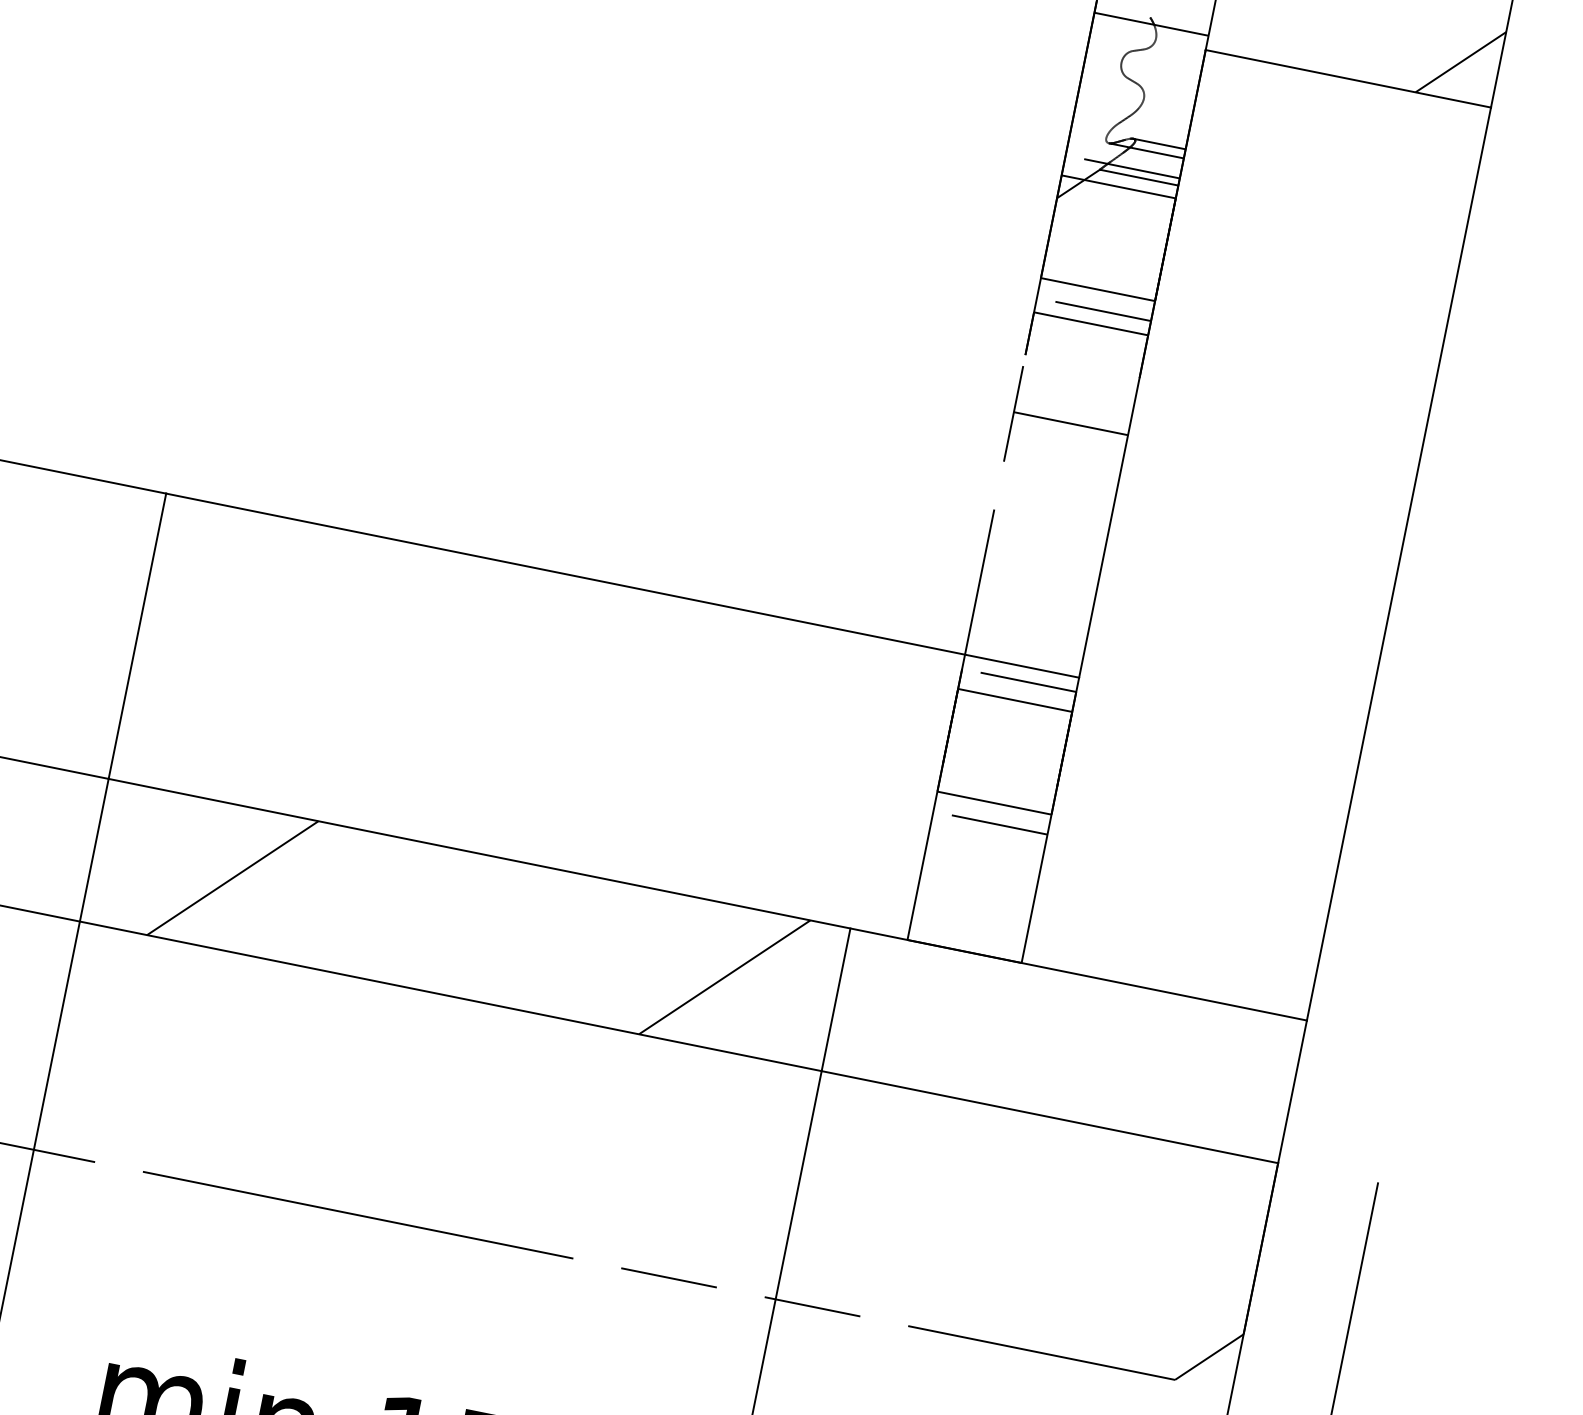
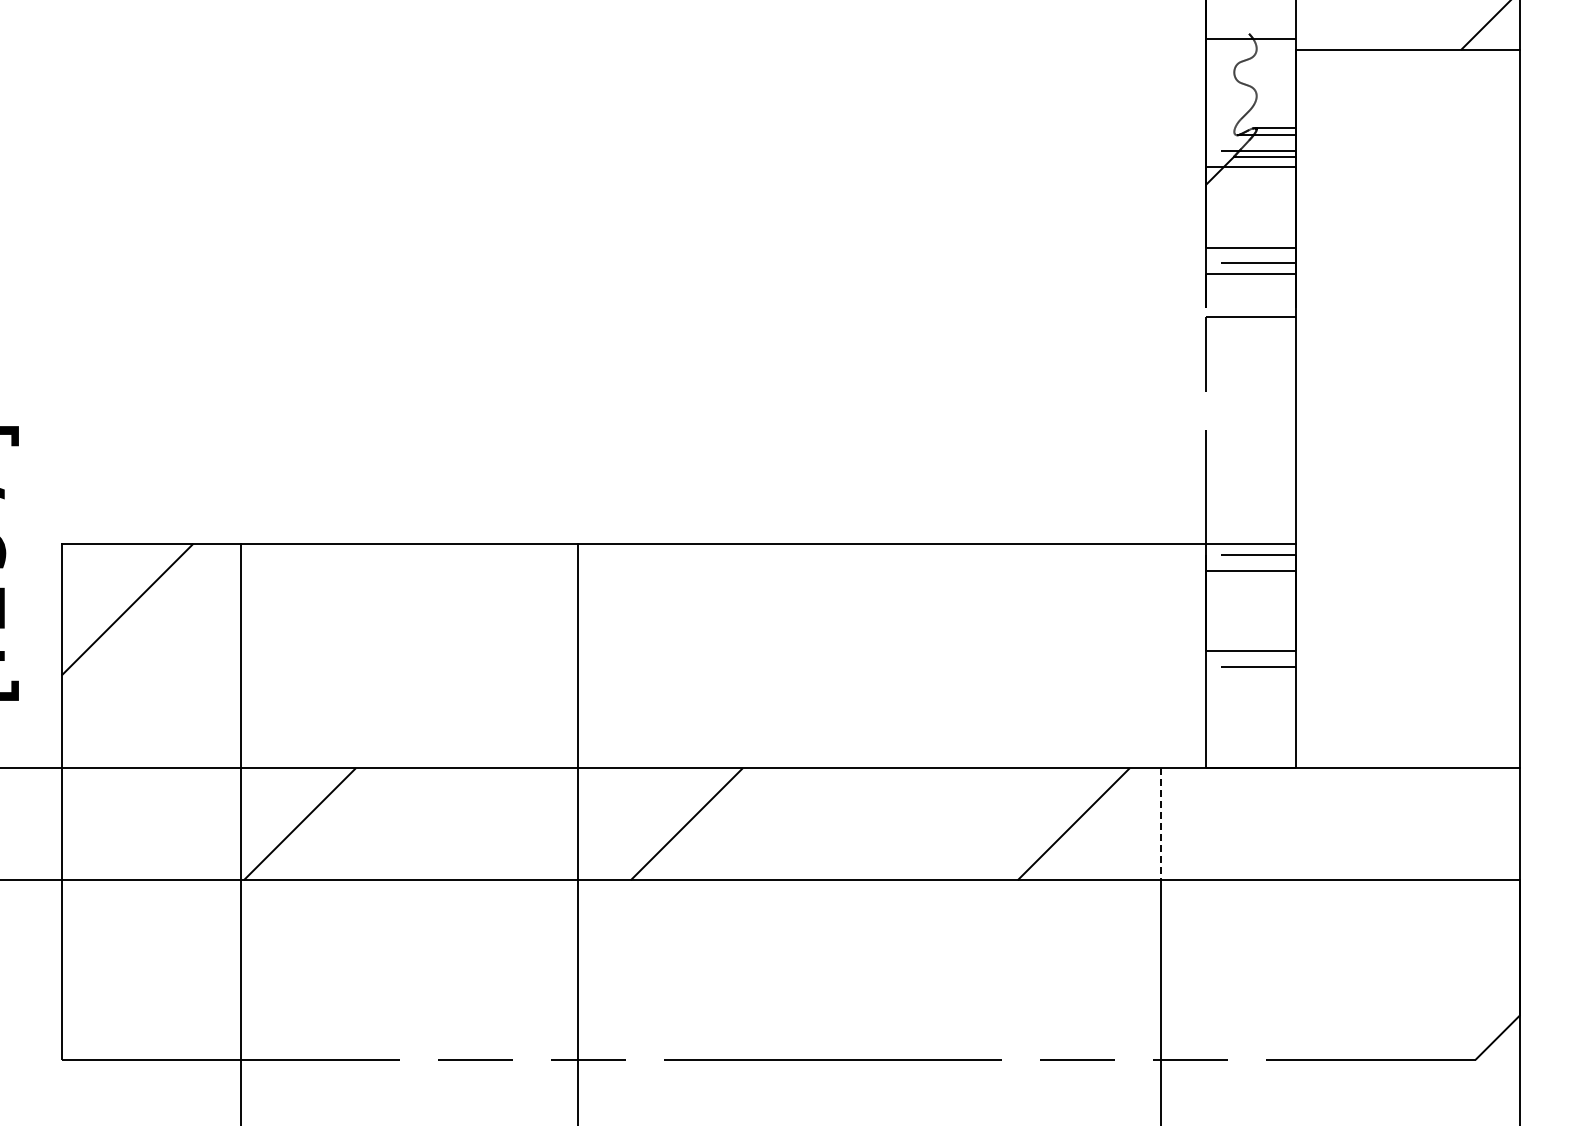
line: (1070, 424) -> (1250, 317), moved
line: (836, 1000) -> (1161, 824), solid -> dashed

